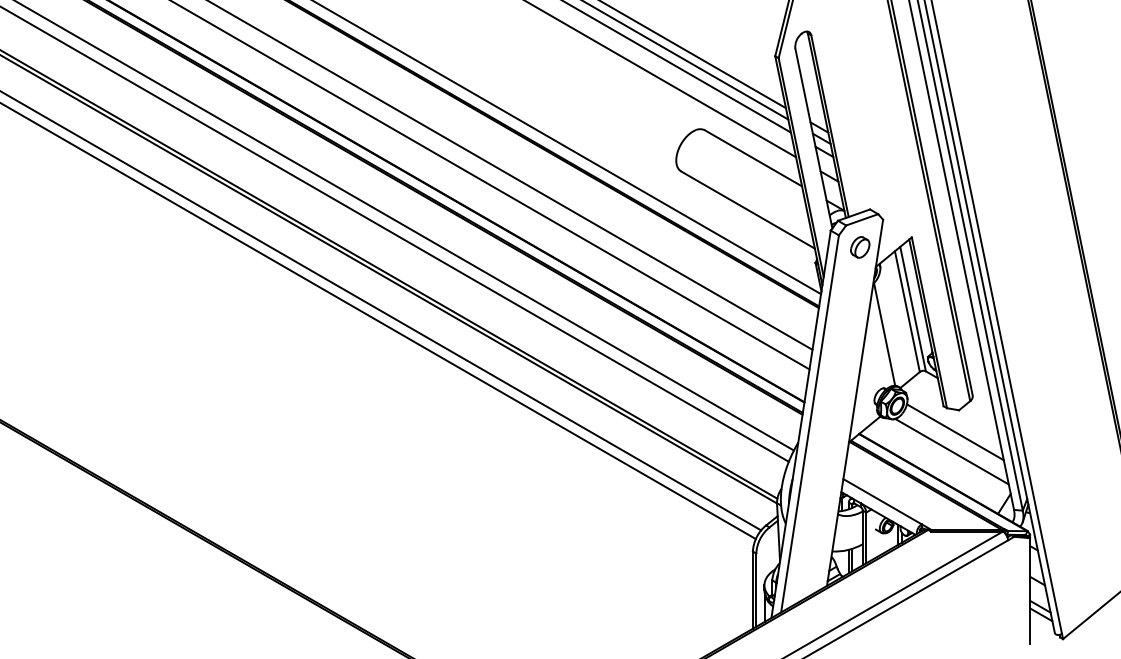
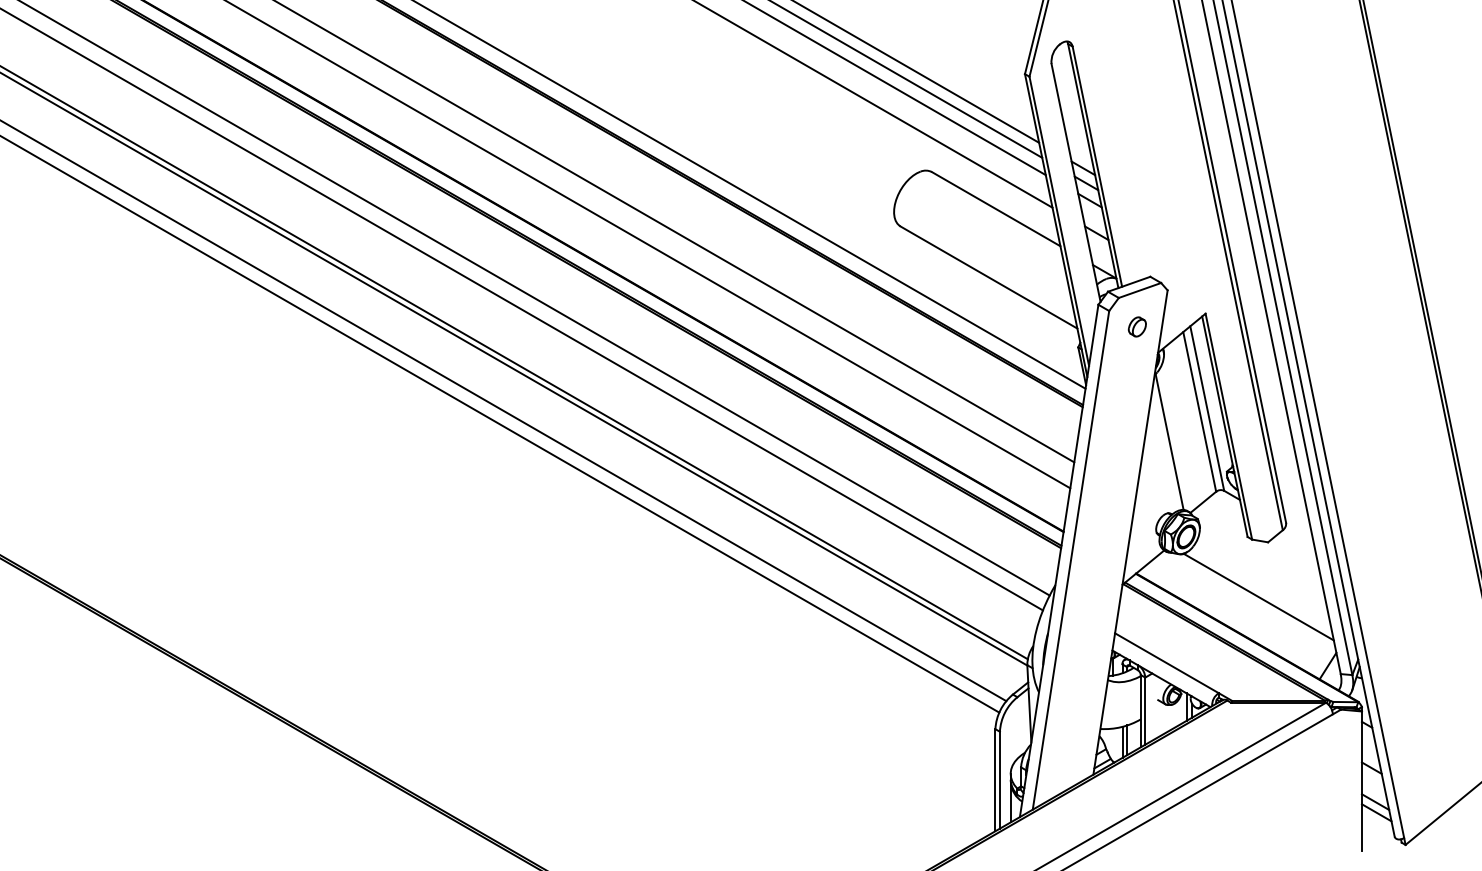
part: (860, 247) -> (1137, 326), size x0.7
line: (955, 432) -> (1263, 571), removed

